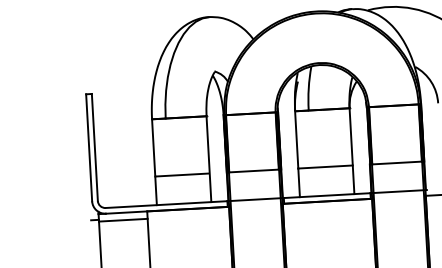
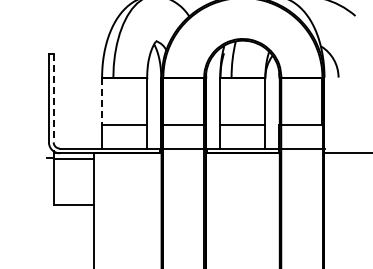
line: (94, 147) -> (53, 98), solid -> dashed
line: (154, 148) -> (102, 101), solid -> dashed

